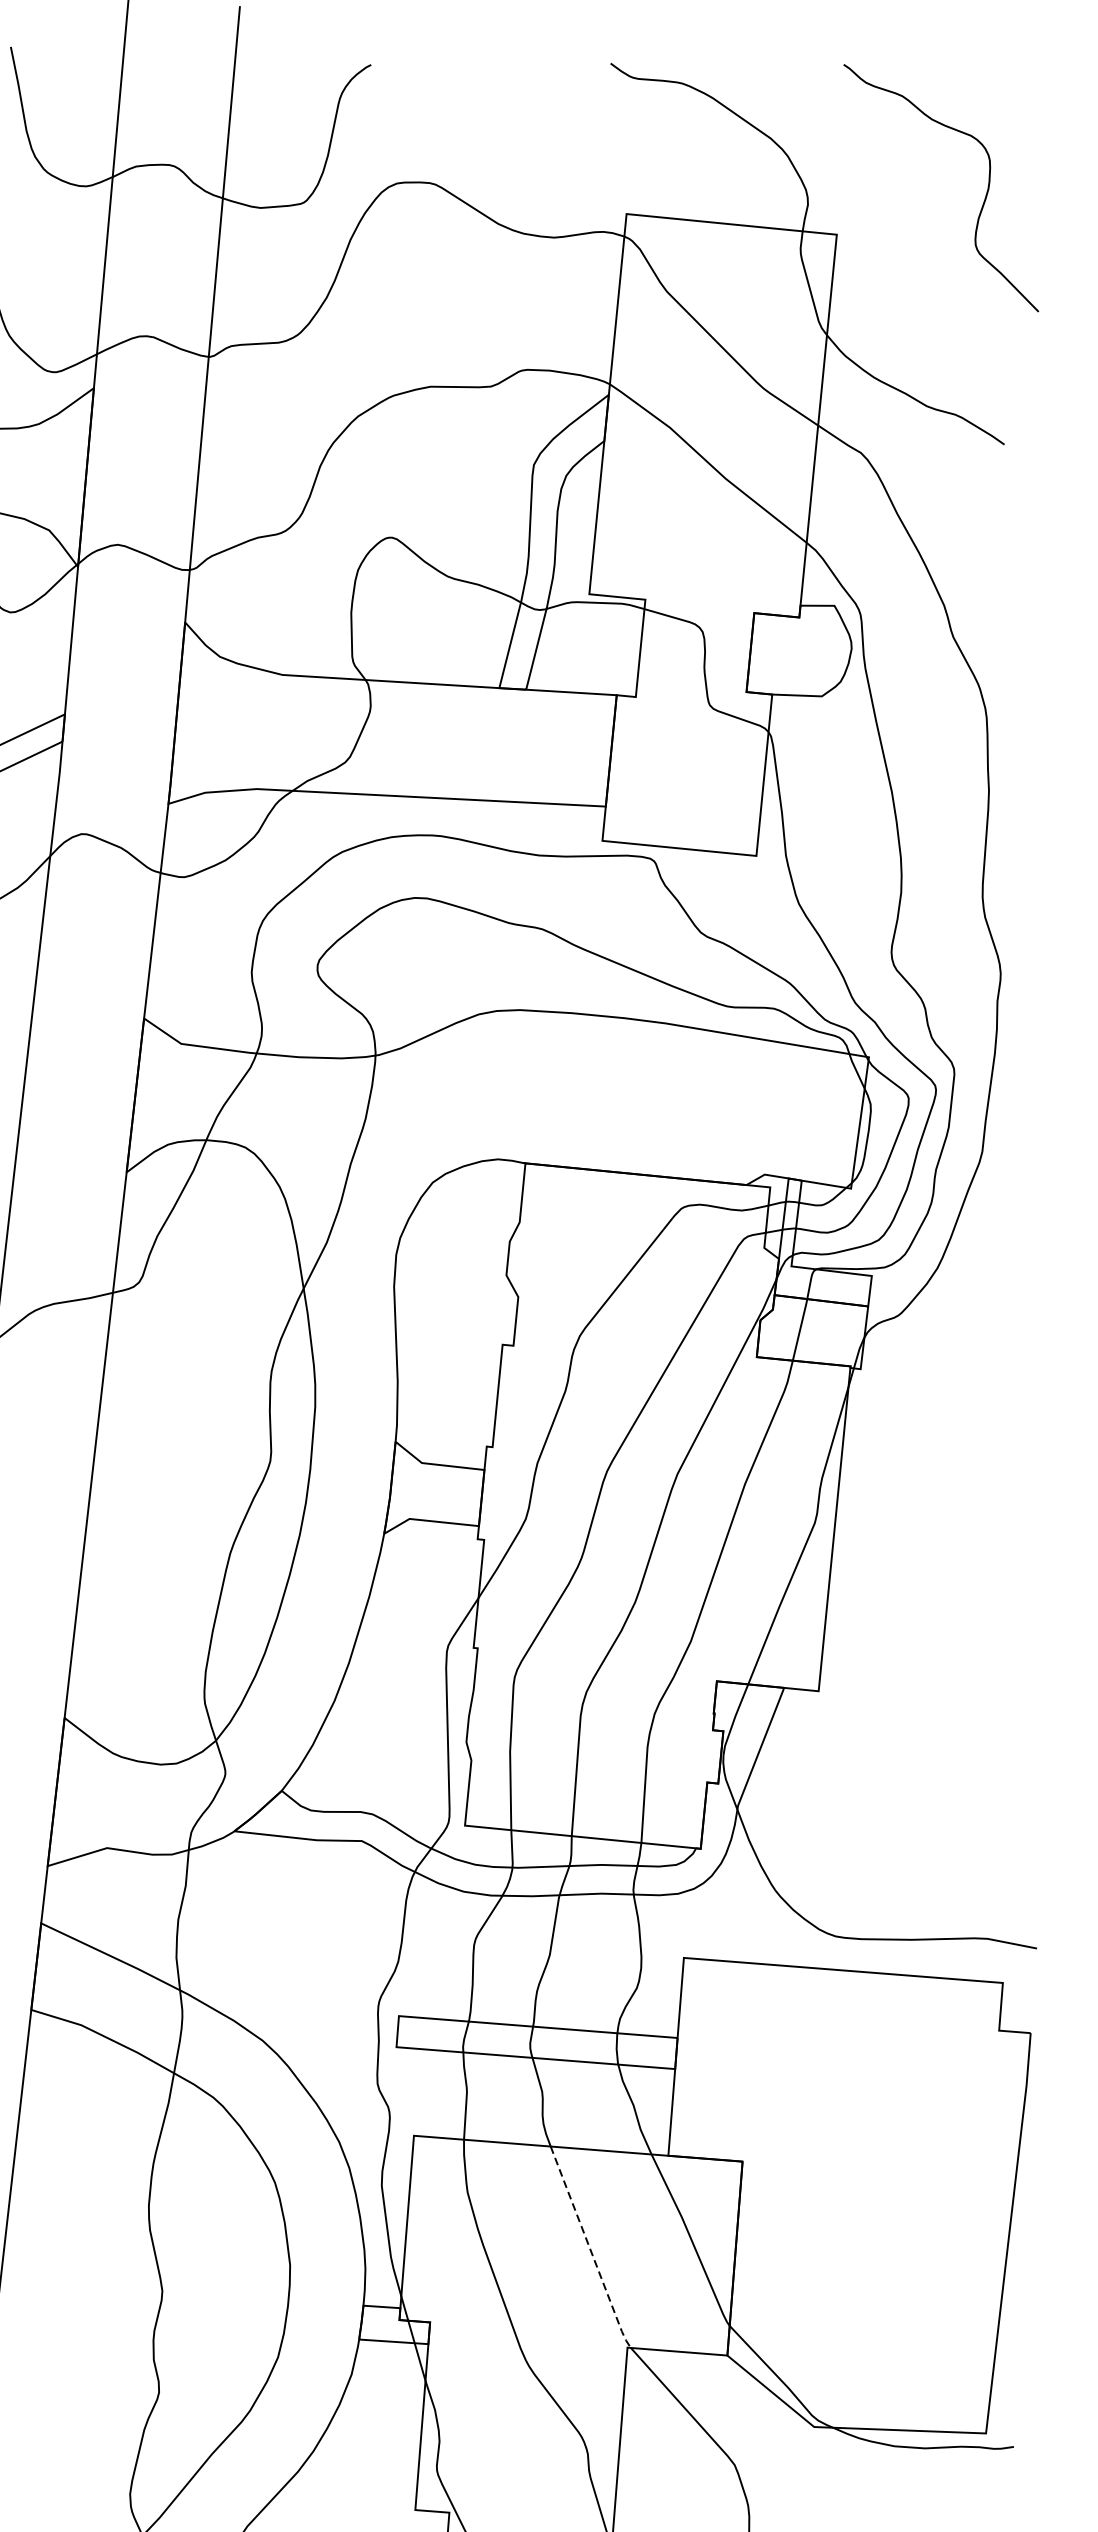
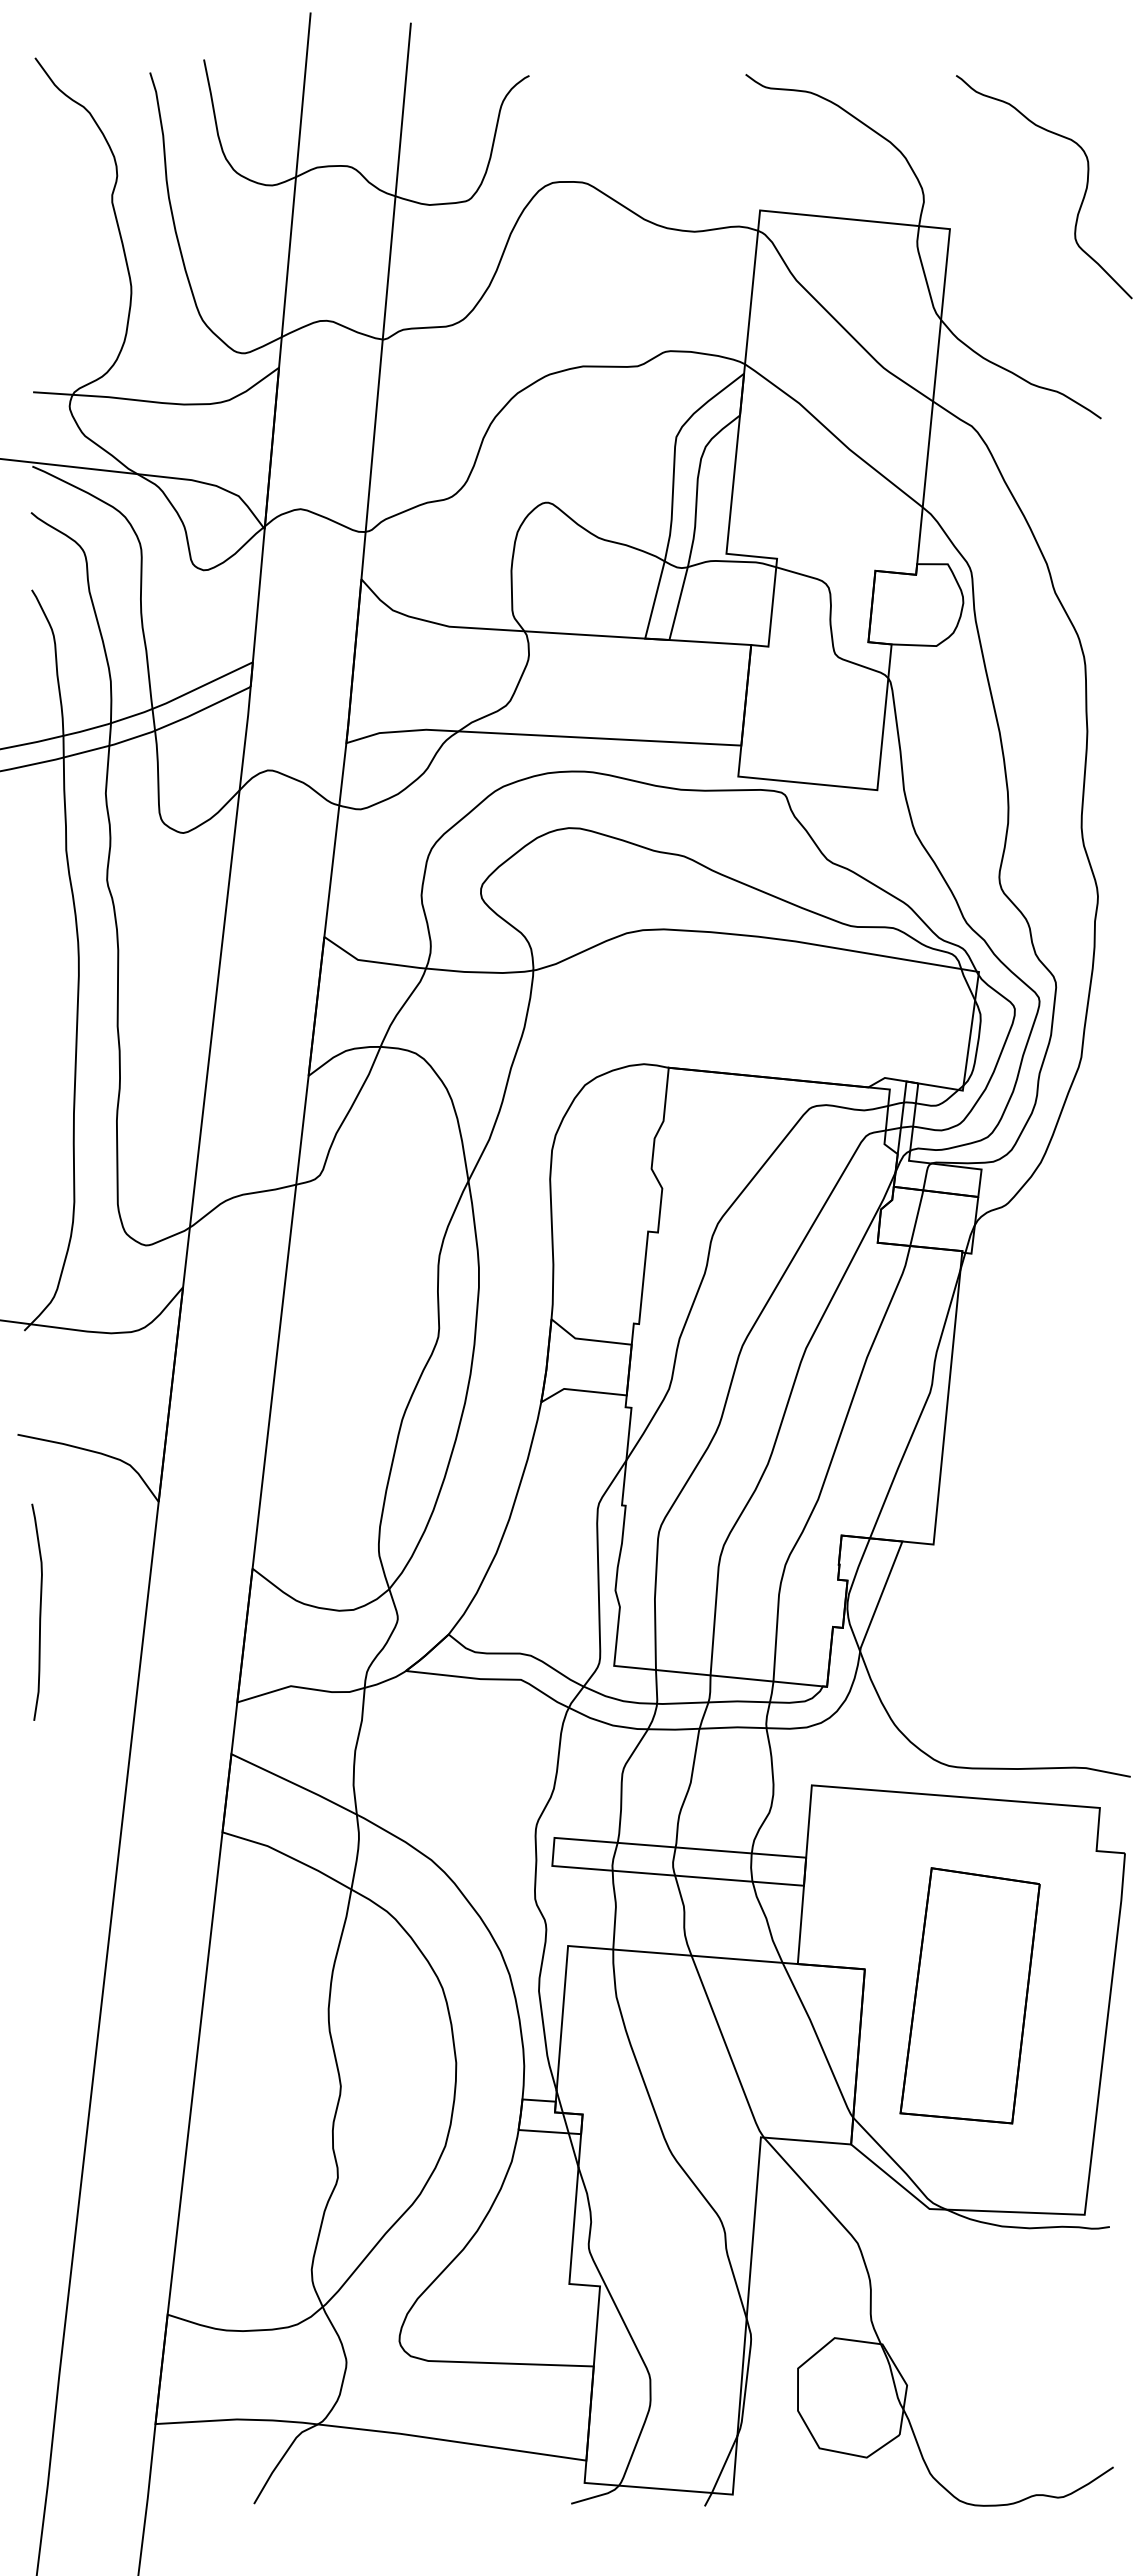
part: (858, 2190) -> (969, 1995), added
line: (590, 2249) -> (727, 2048), dashed -> solid

